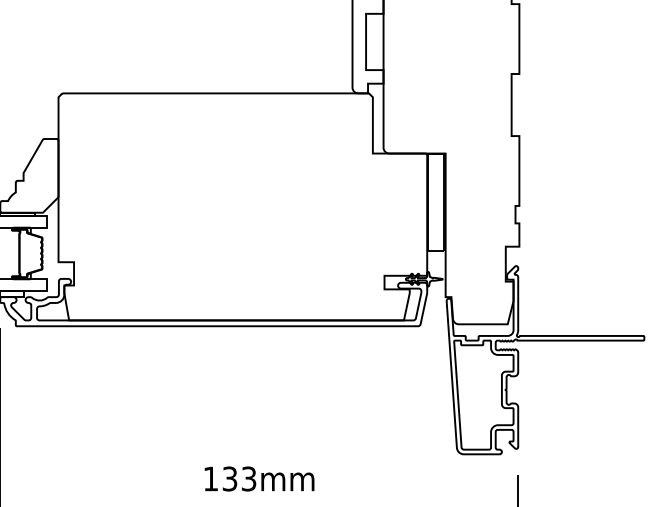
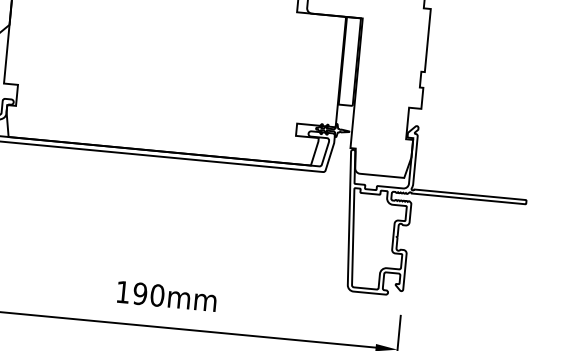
text: (239, 478) -> (148, 294), 133mm -> 190mm

